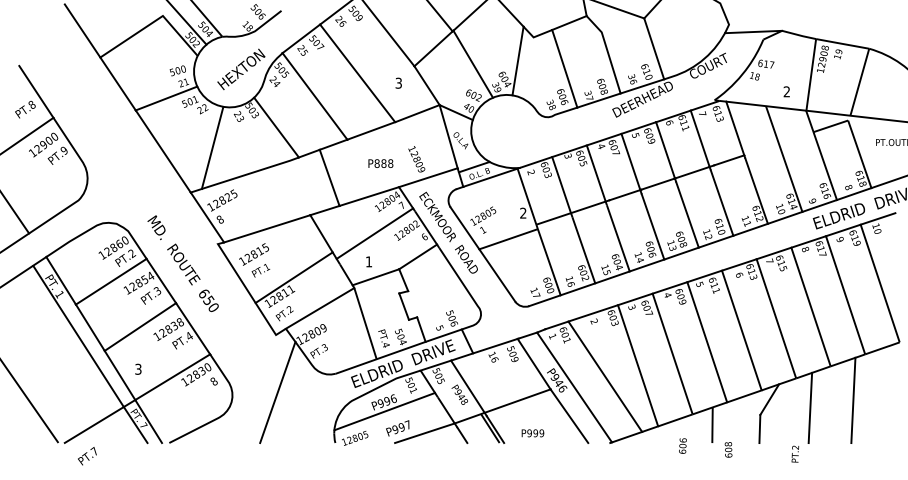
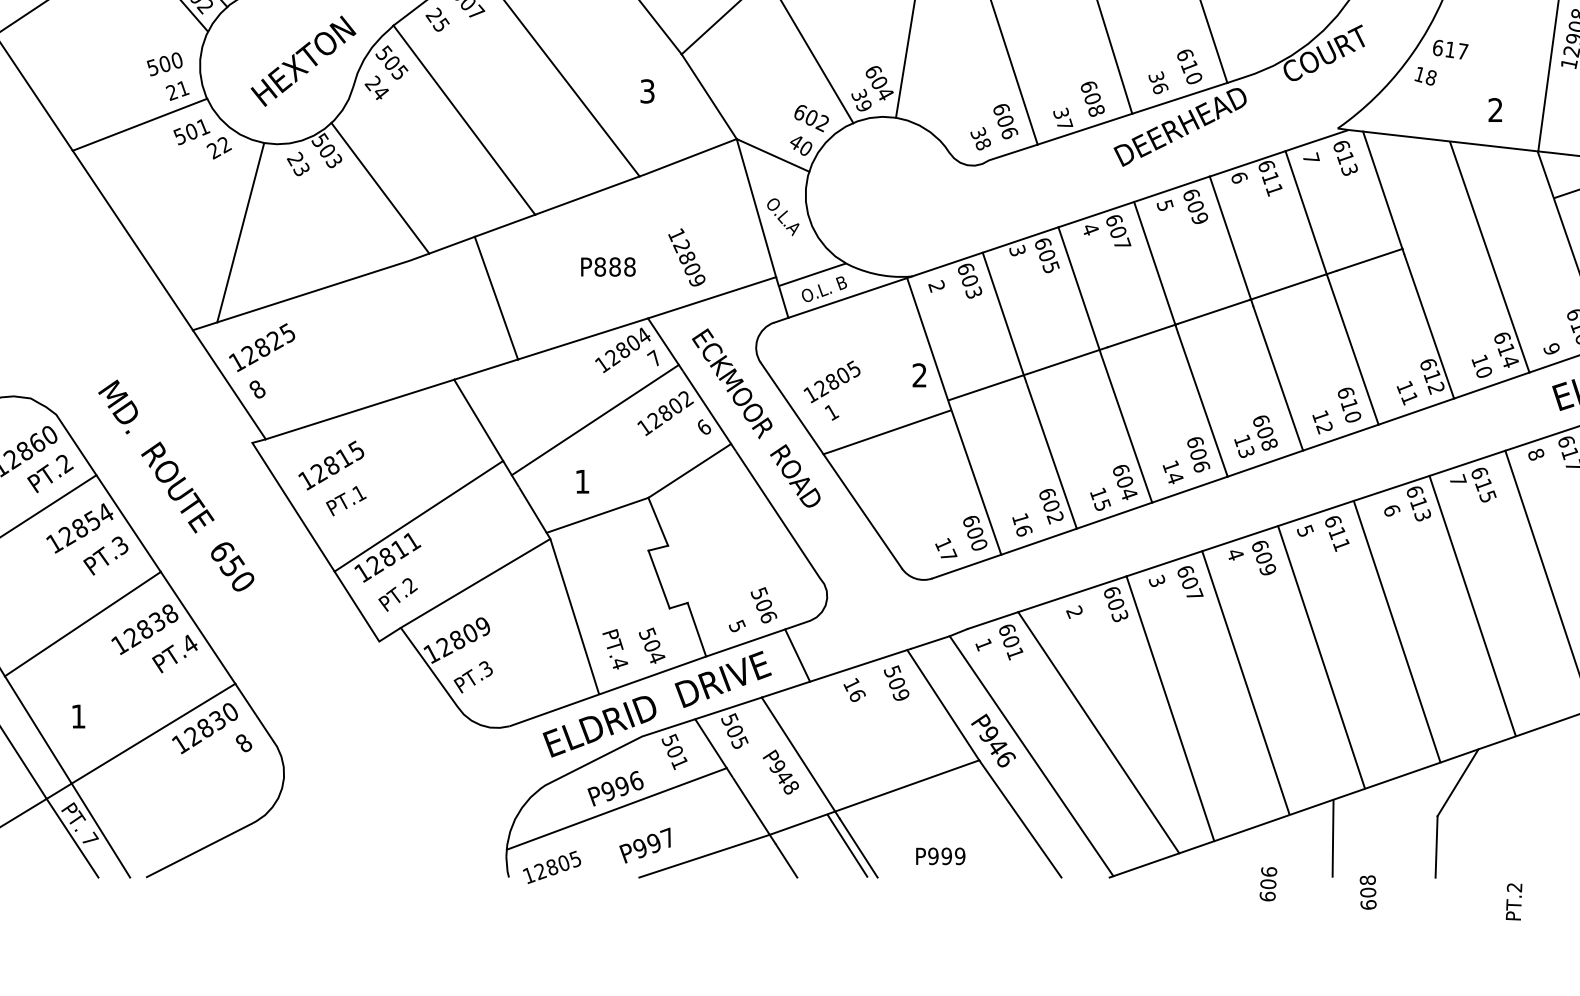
text: (138, 368) -> (78, 714), 3 -> 1
line: (277, 392) -> (382, 767), removed
line: (810, 407) -> (1547, 799), removed

